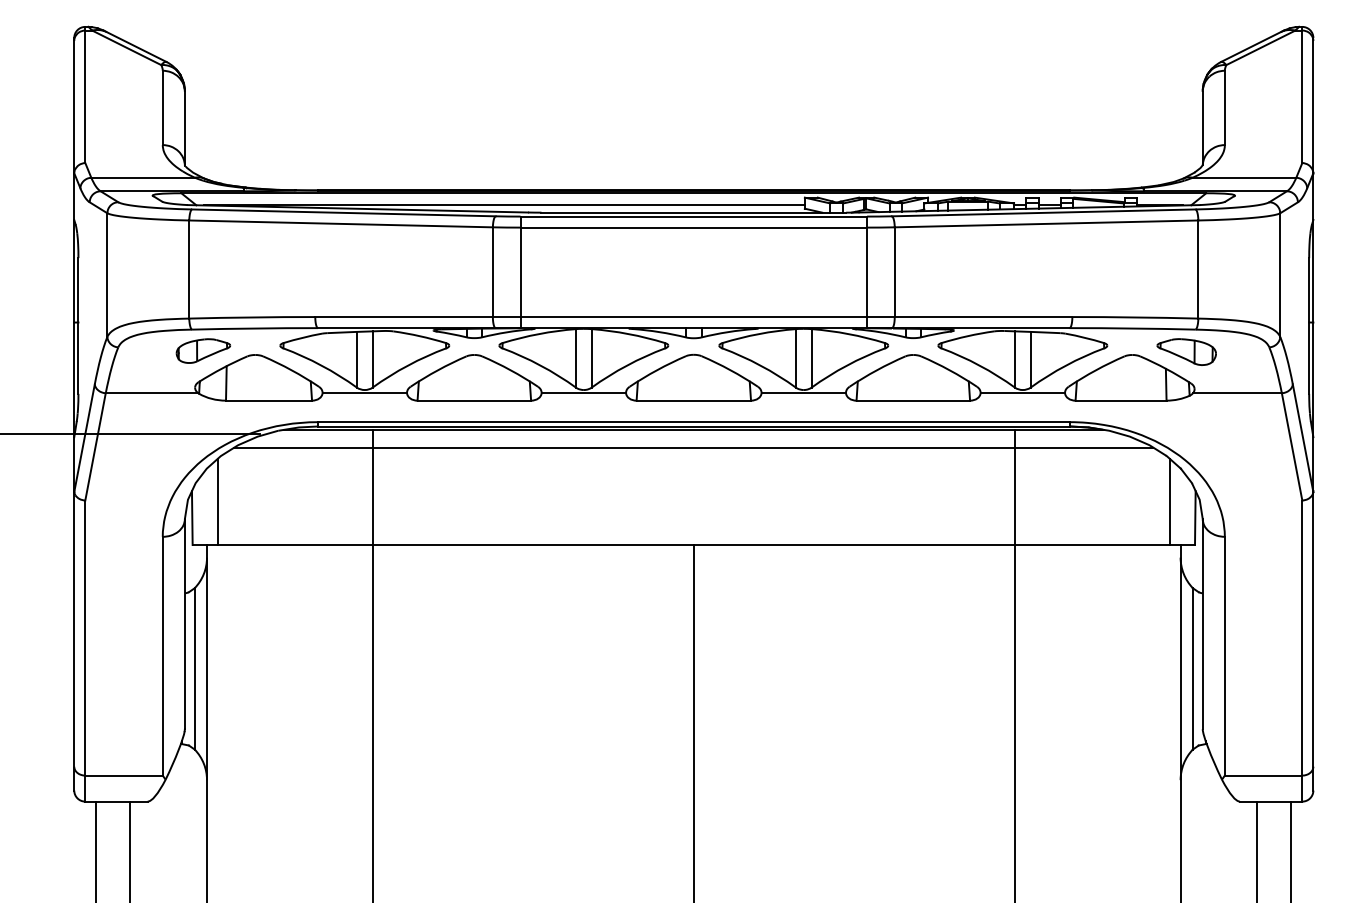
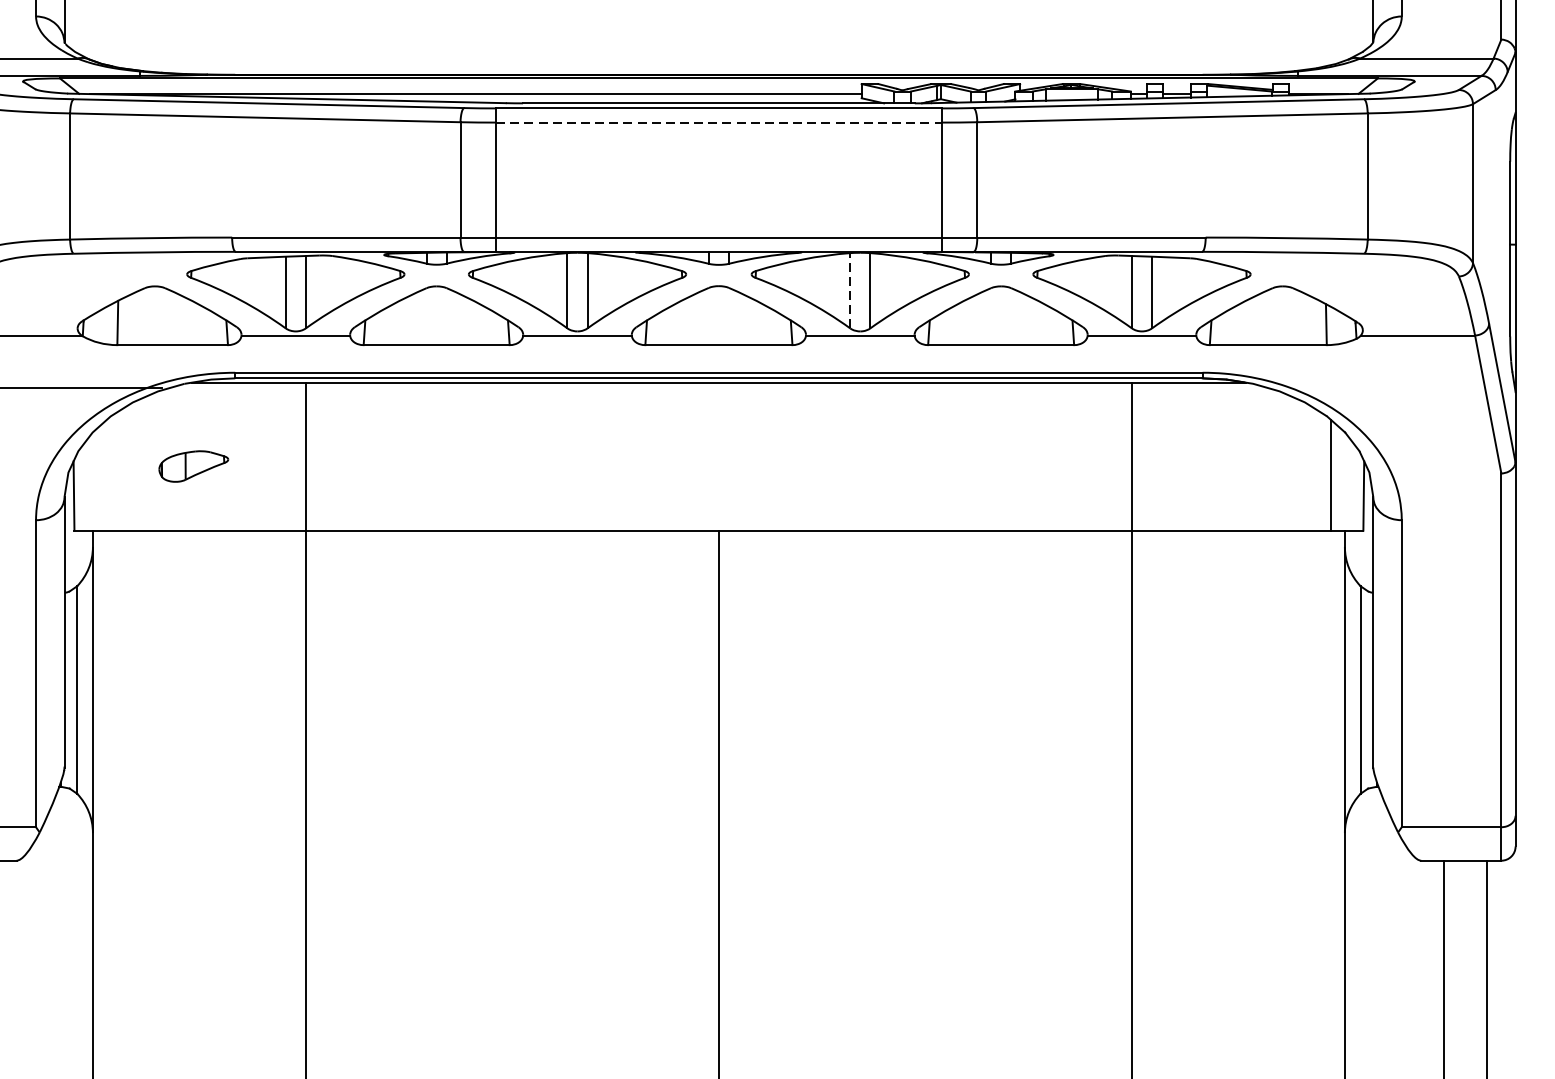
line: (694, 227) -> (719, 122), solid -> dashed
part: (202, 350) -> (192, 465), moved
part: (1186, 351) -> (1352, 281), removed
line: (795, 357) -> (849, 289), solid -> dashed
line: (693, 447) -> (718, 405), removed
line: (218, 501) -> (107, 474), removed

